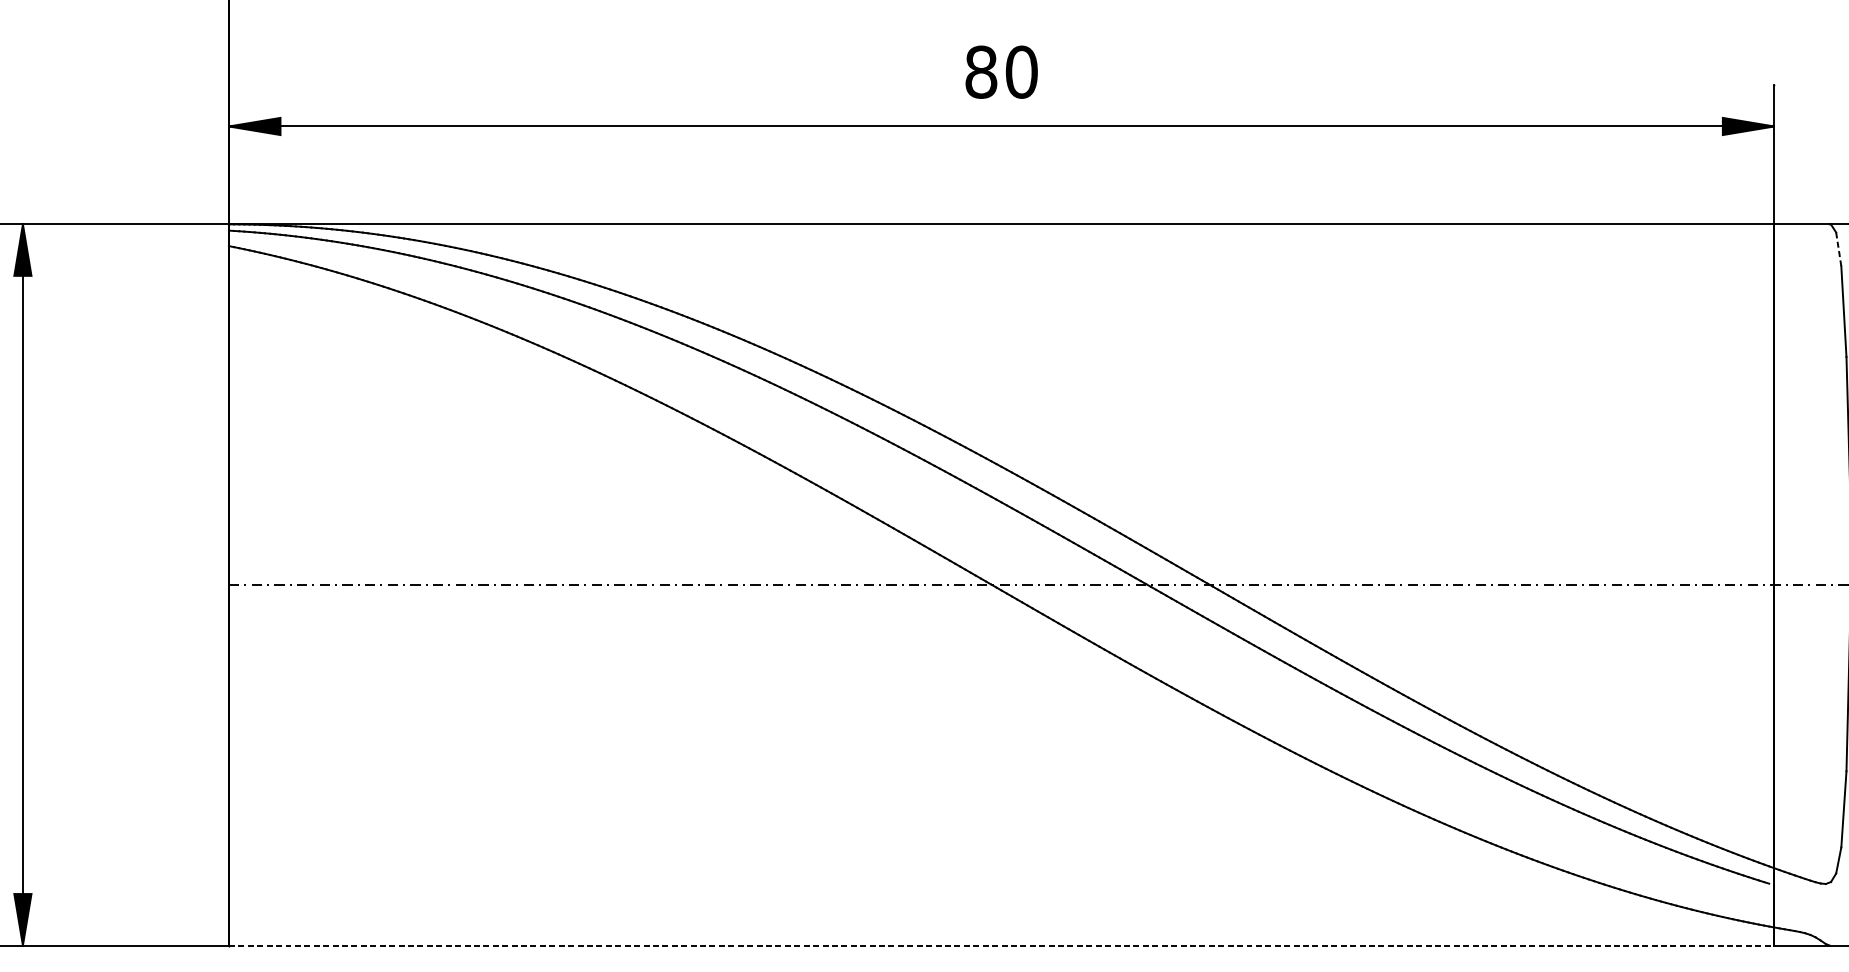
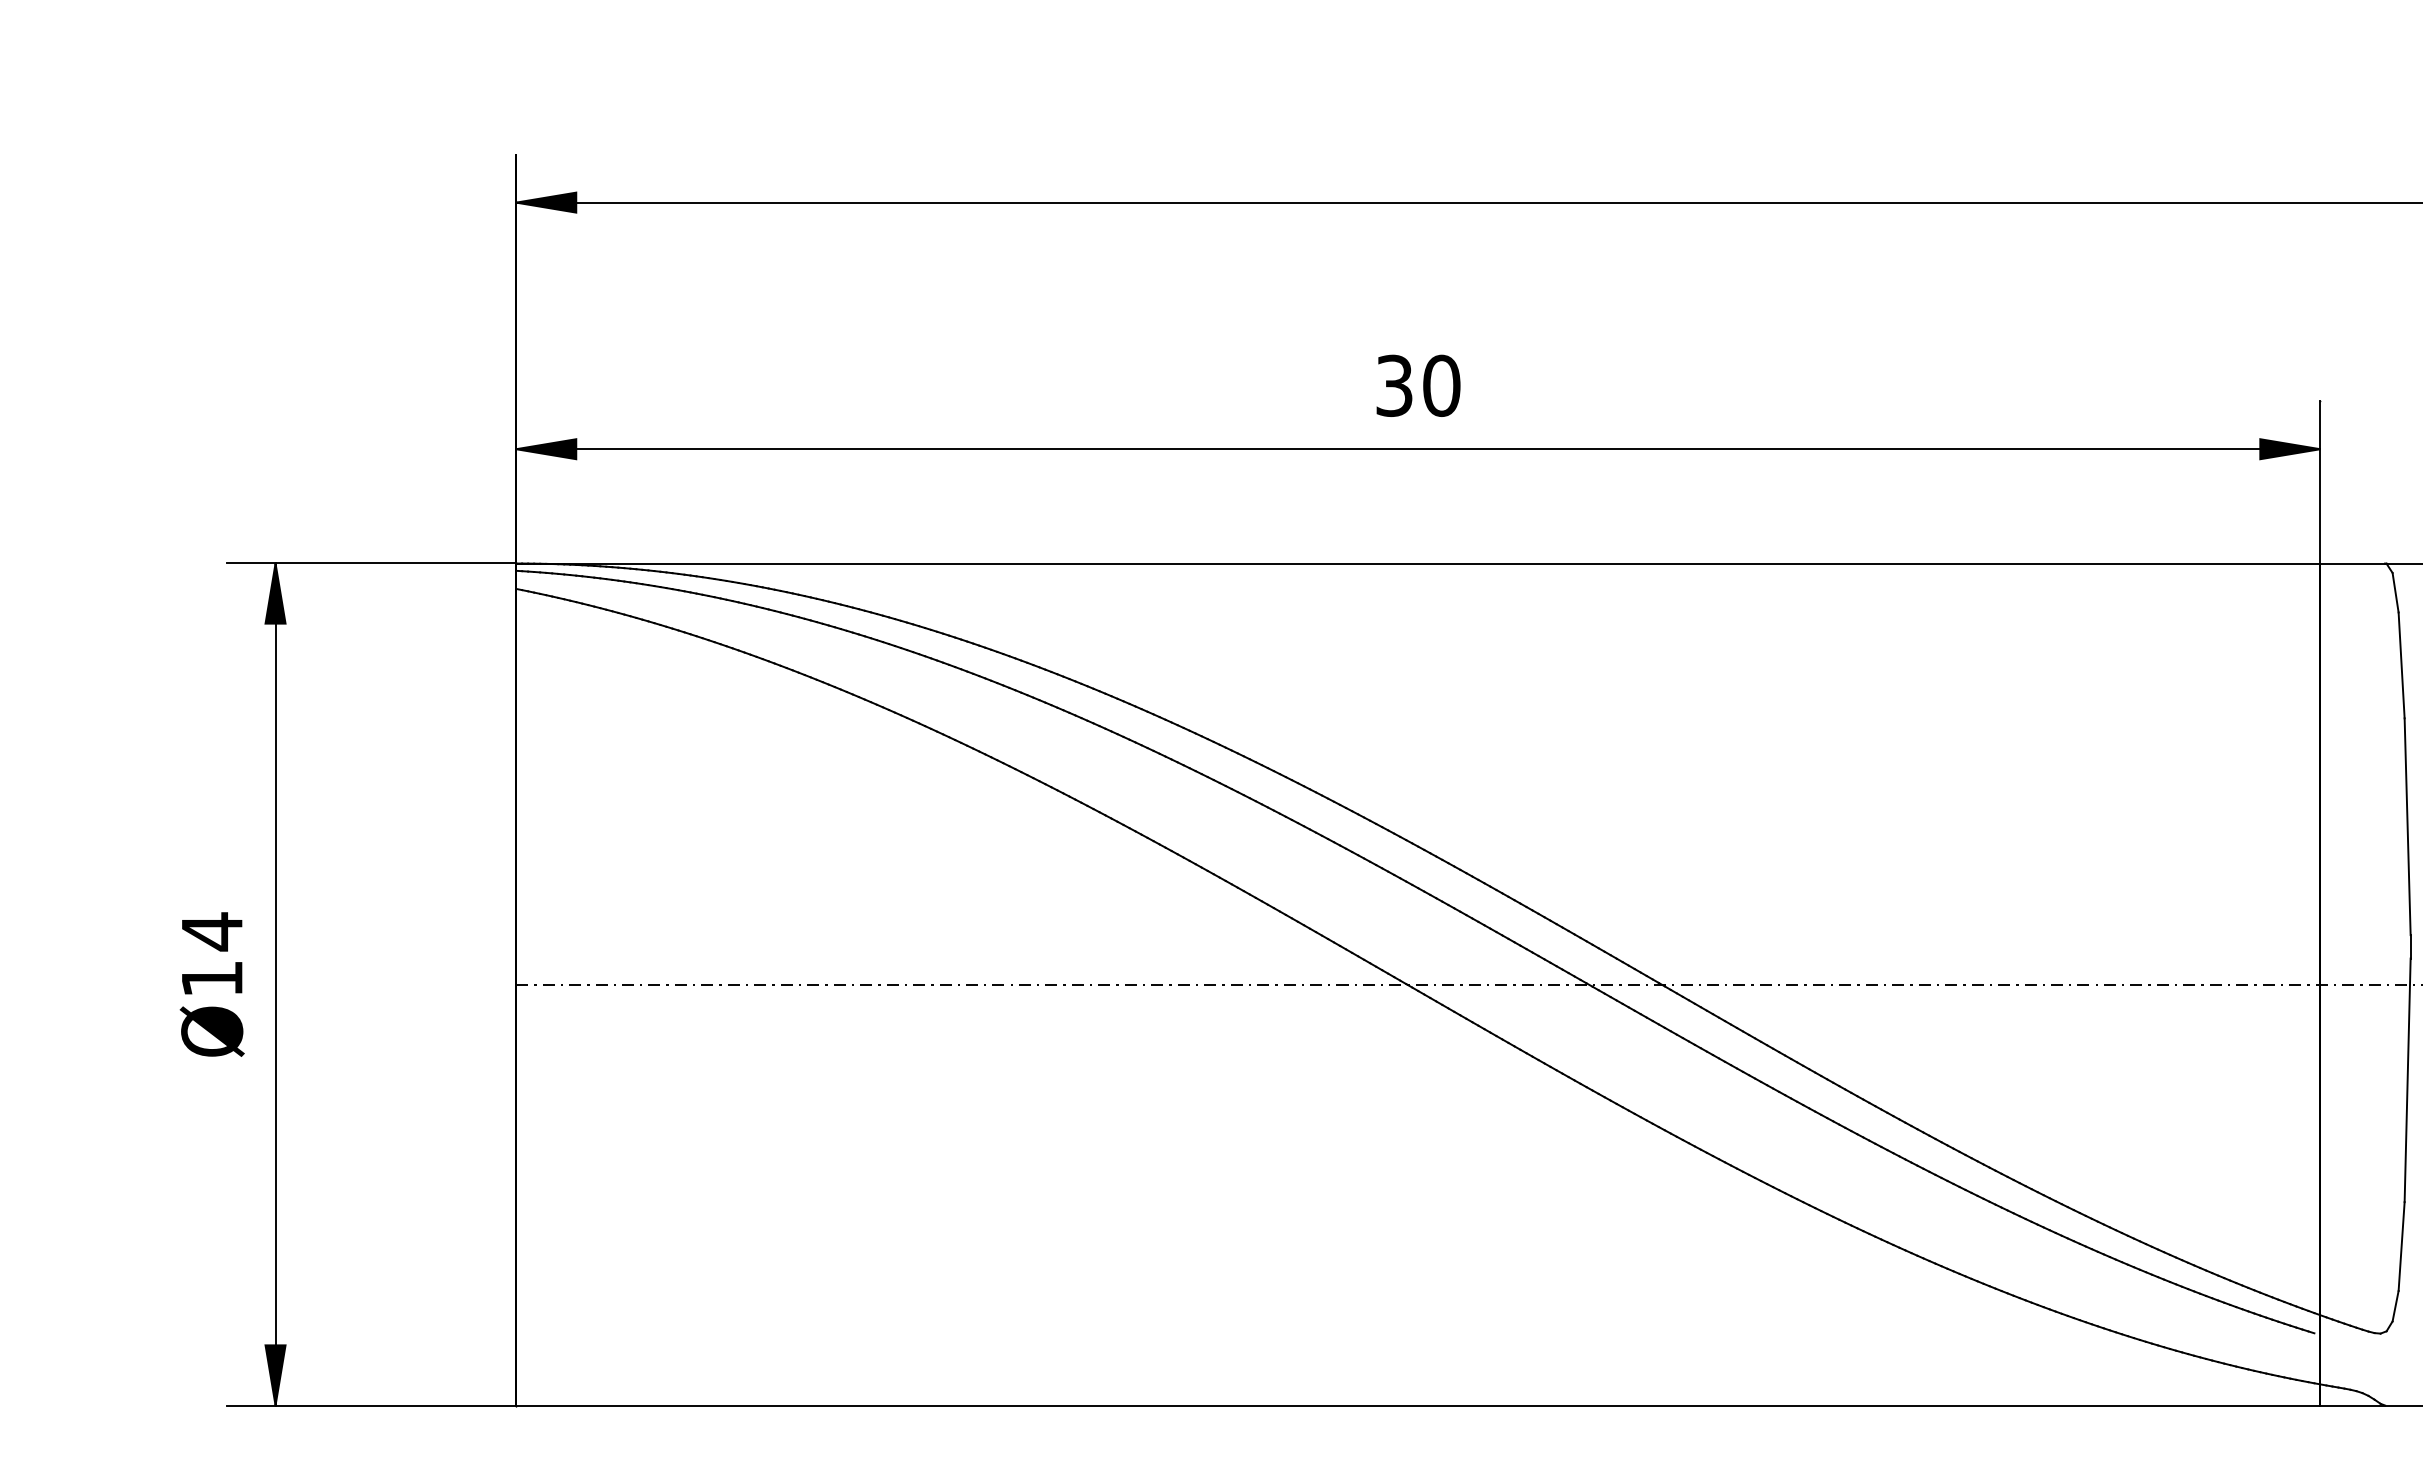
text: (981, 71) -> (1394, 385), 80 -> 30
line: (1838, 249) -> (2395, 592), dashed -> solid
line: (1001, 945) -> (1418, 1405), dashed -> solid

